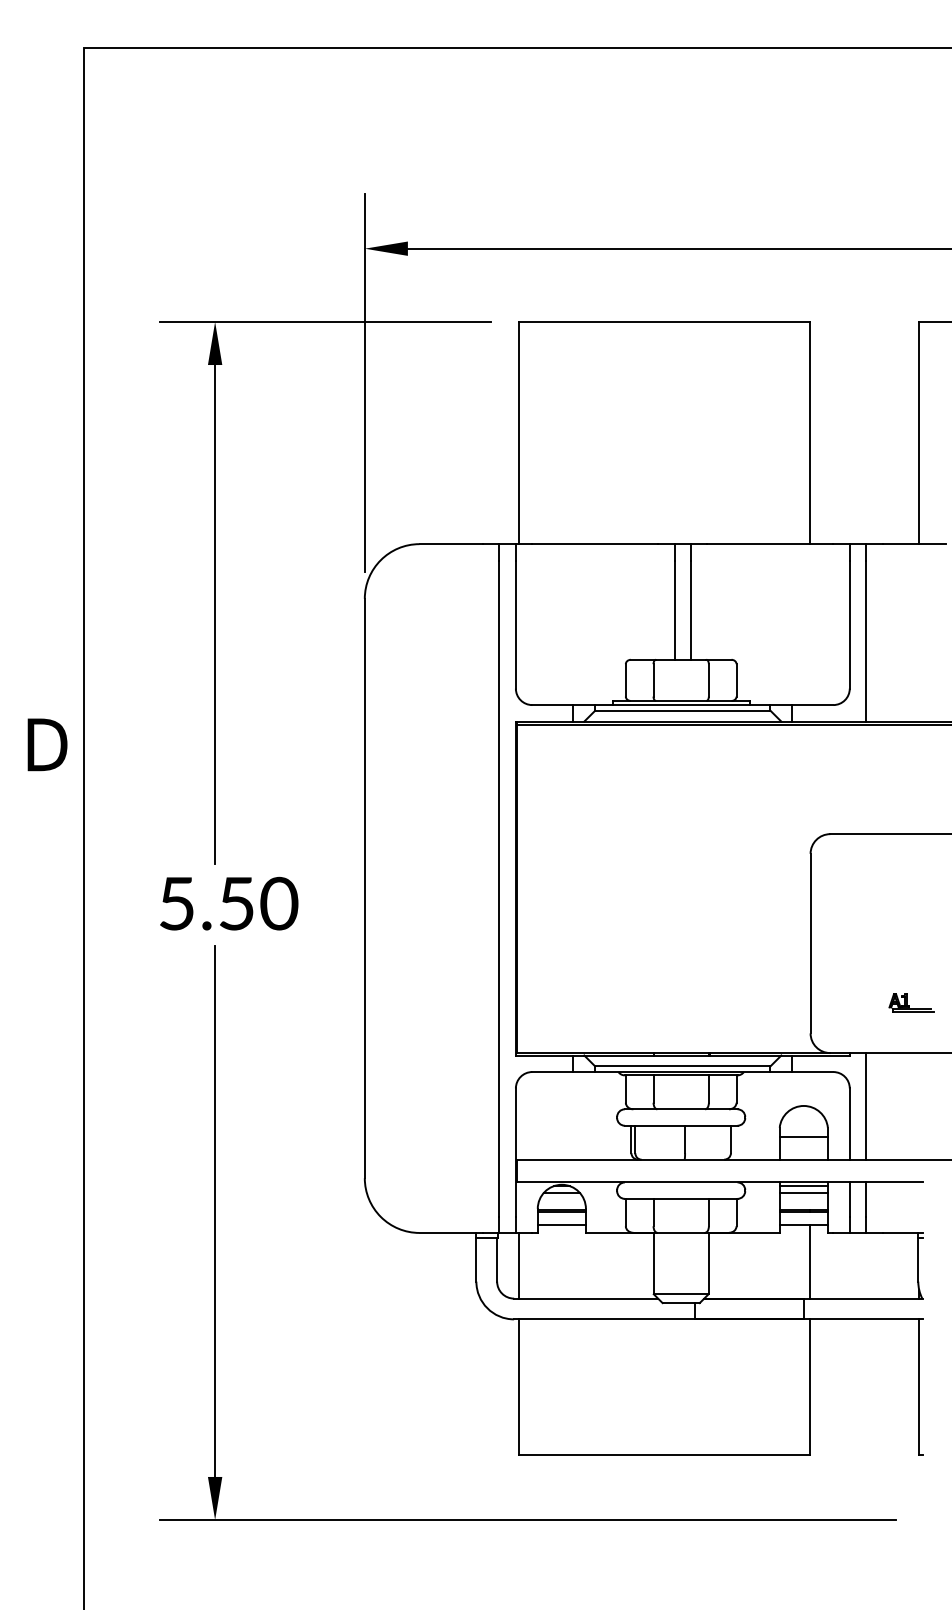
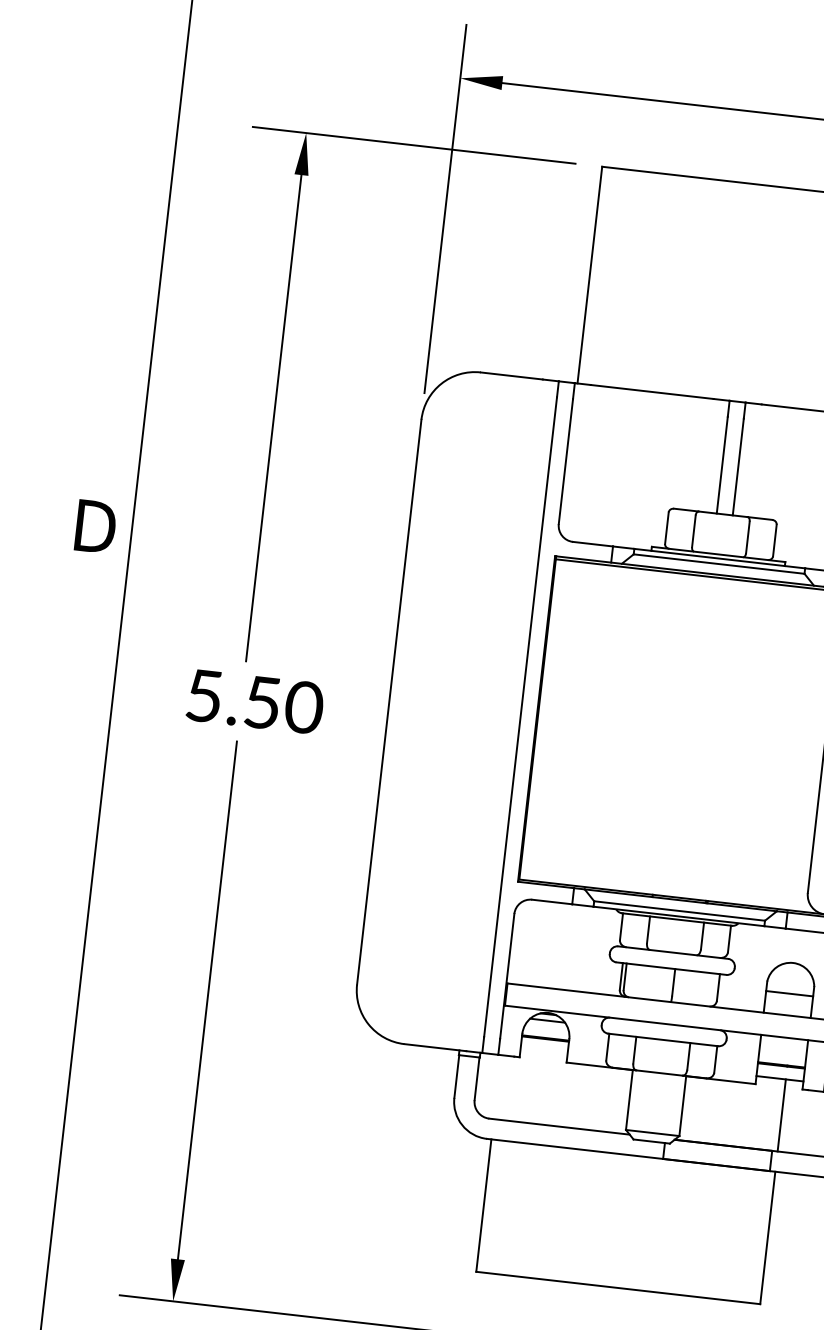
line: (803, 1186) -> (783, 1041), removed
line: (803, 1192) -> (783, 1047), removed
line: (561, 1224) -> (543, 1051), removed
line: (518, 1265) -> (497, 1086), removed

